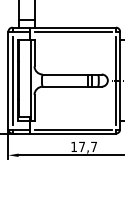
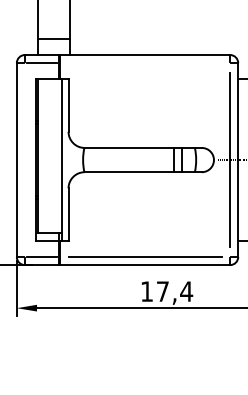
line: (72, 31) -> (143, 62), removed
line: (12, 80) -> (24, 159), removed
text: (93, 146) -> (185, 290), 17,7 -> 17,4

